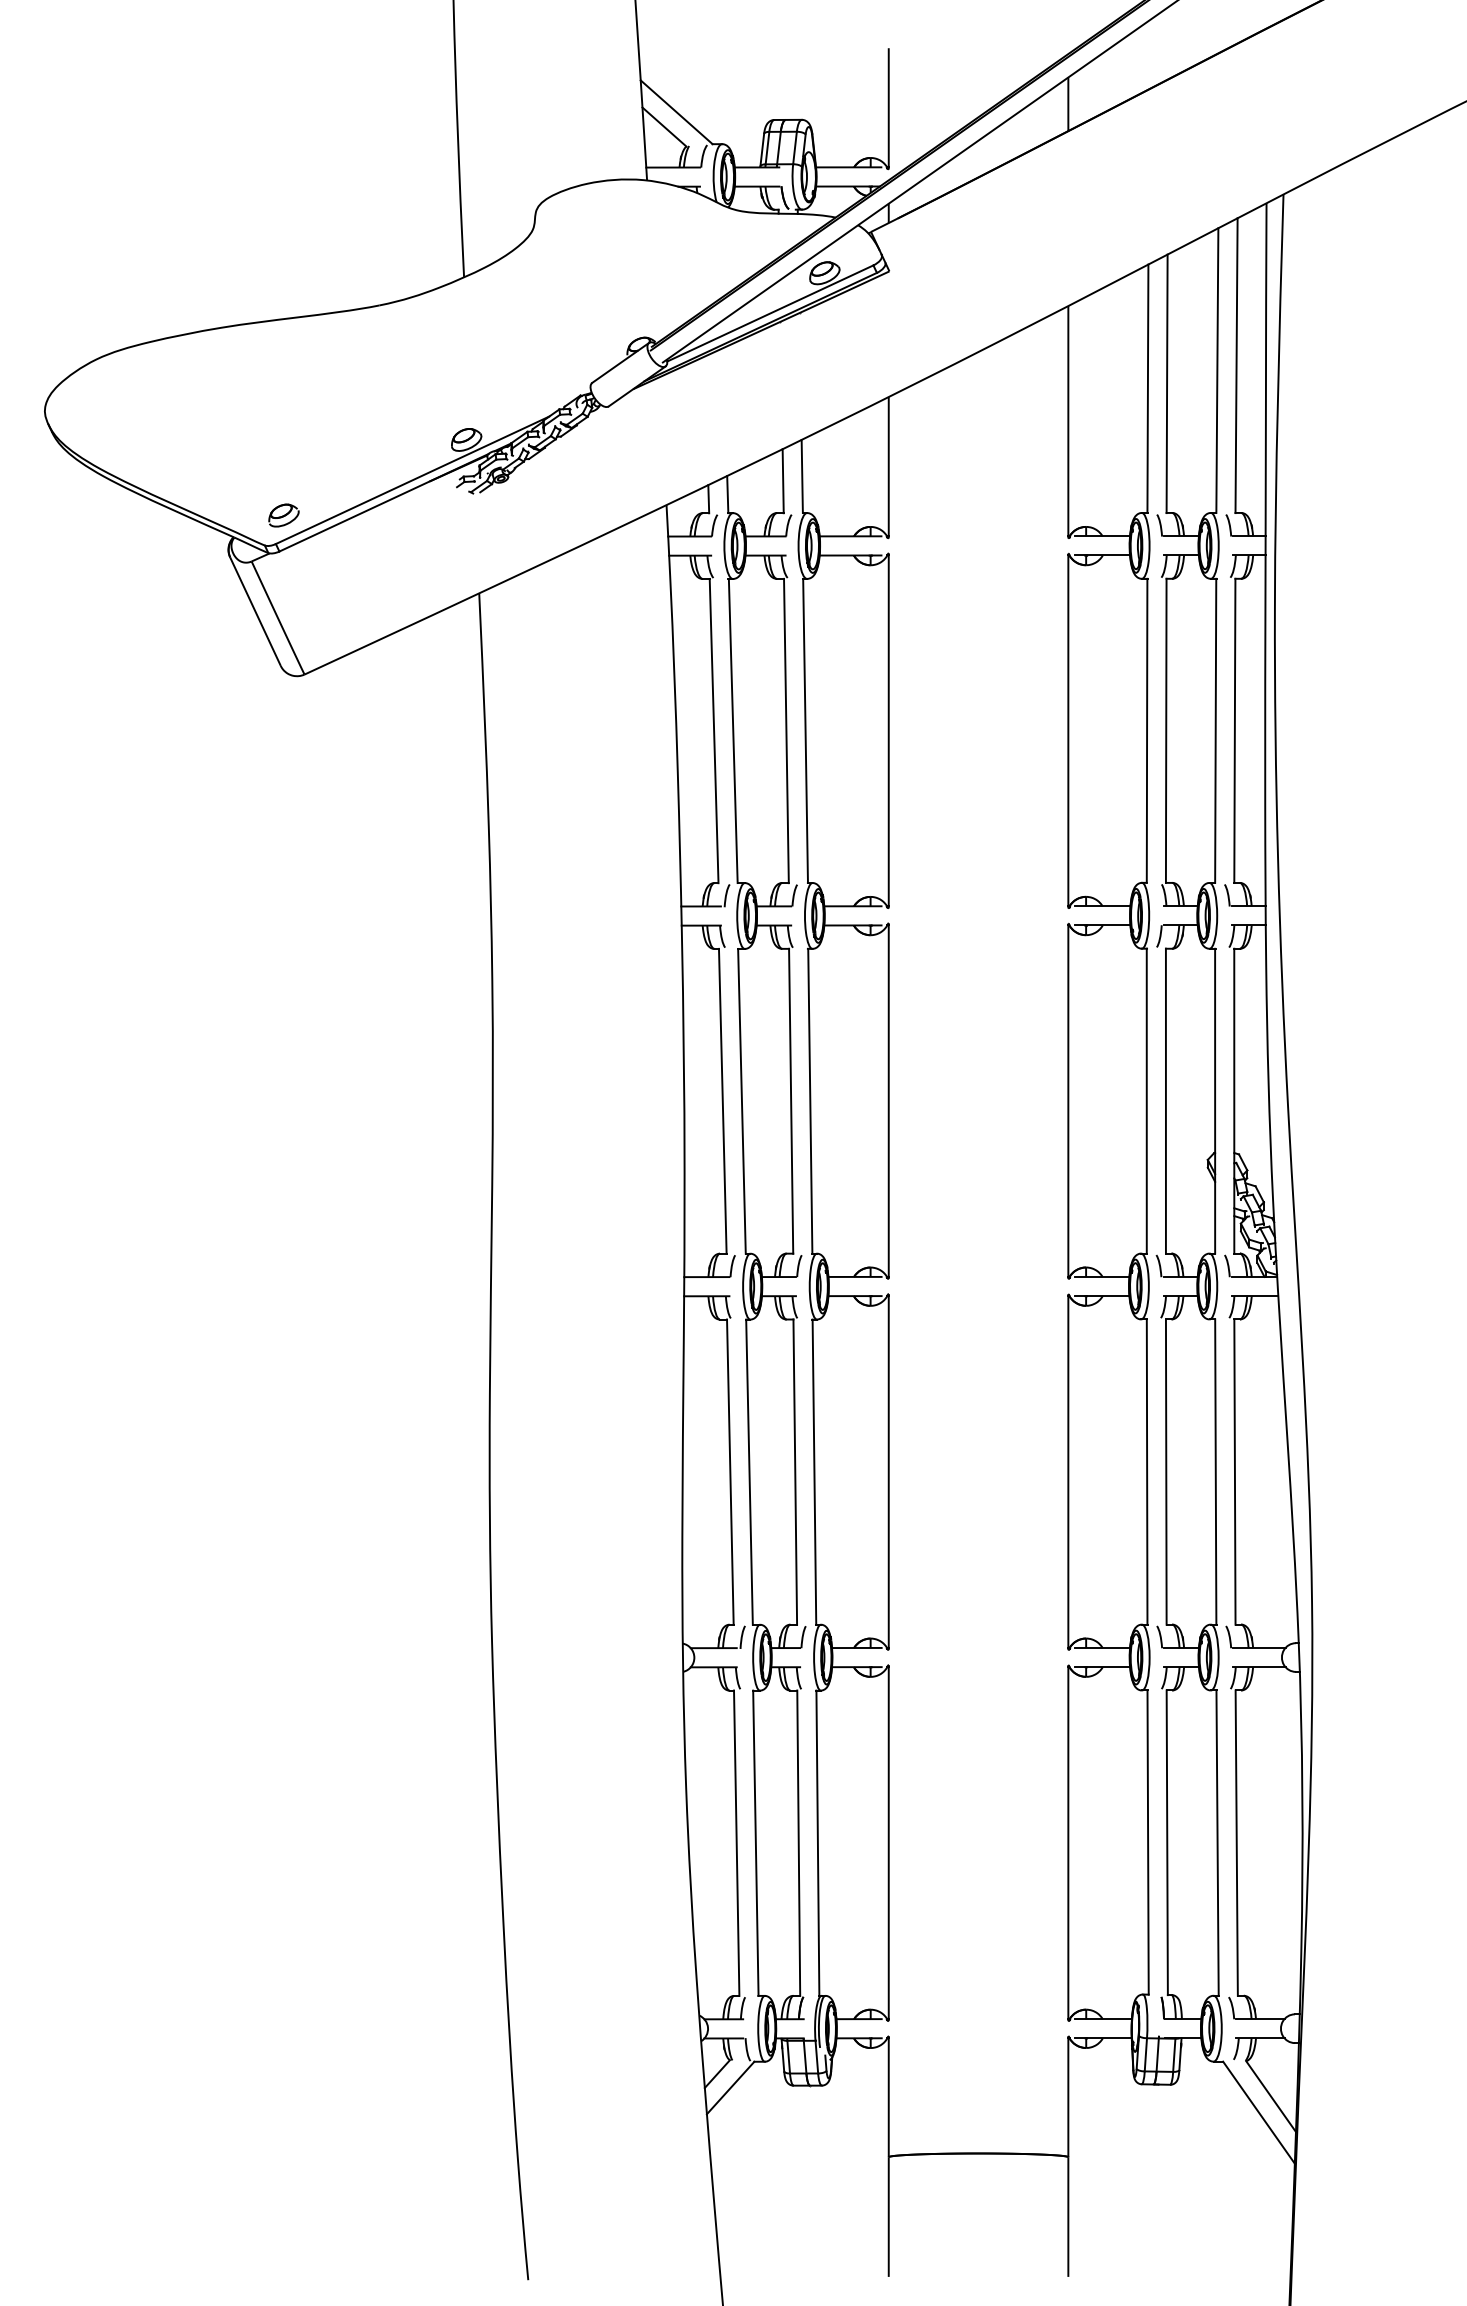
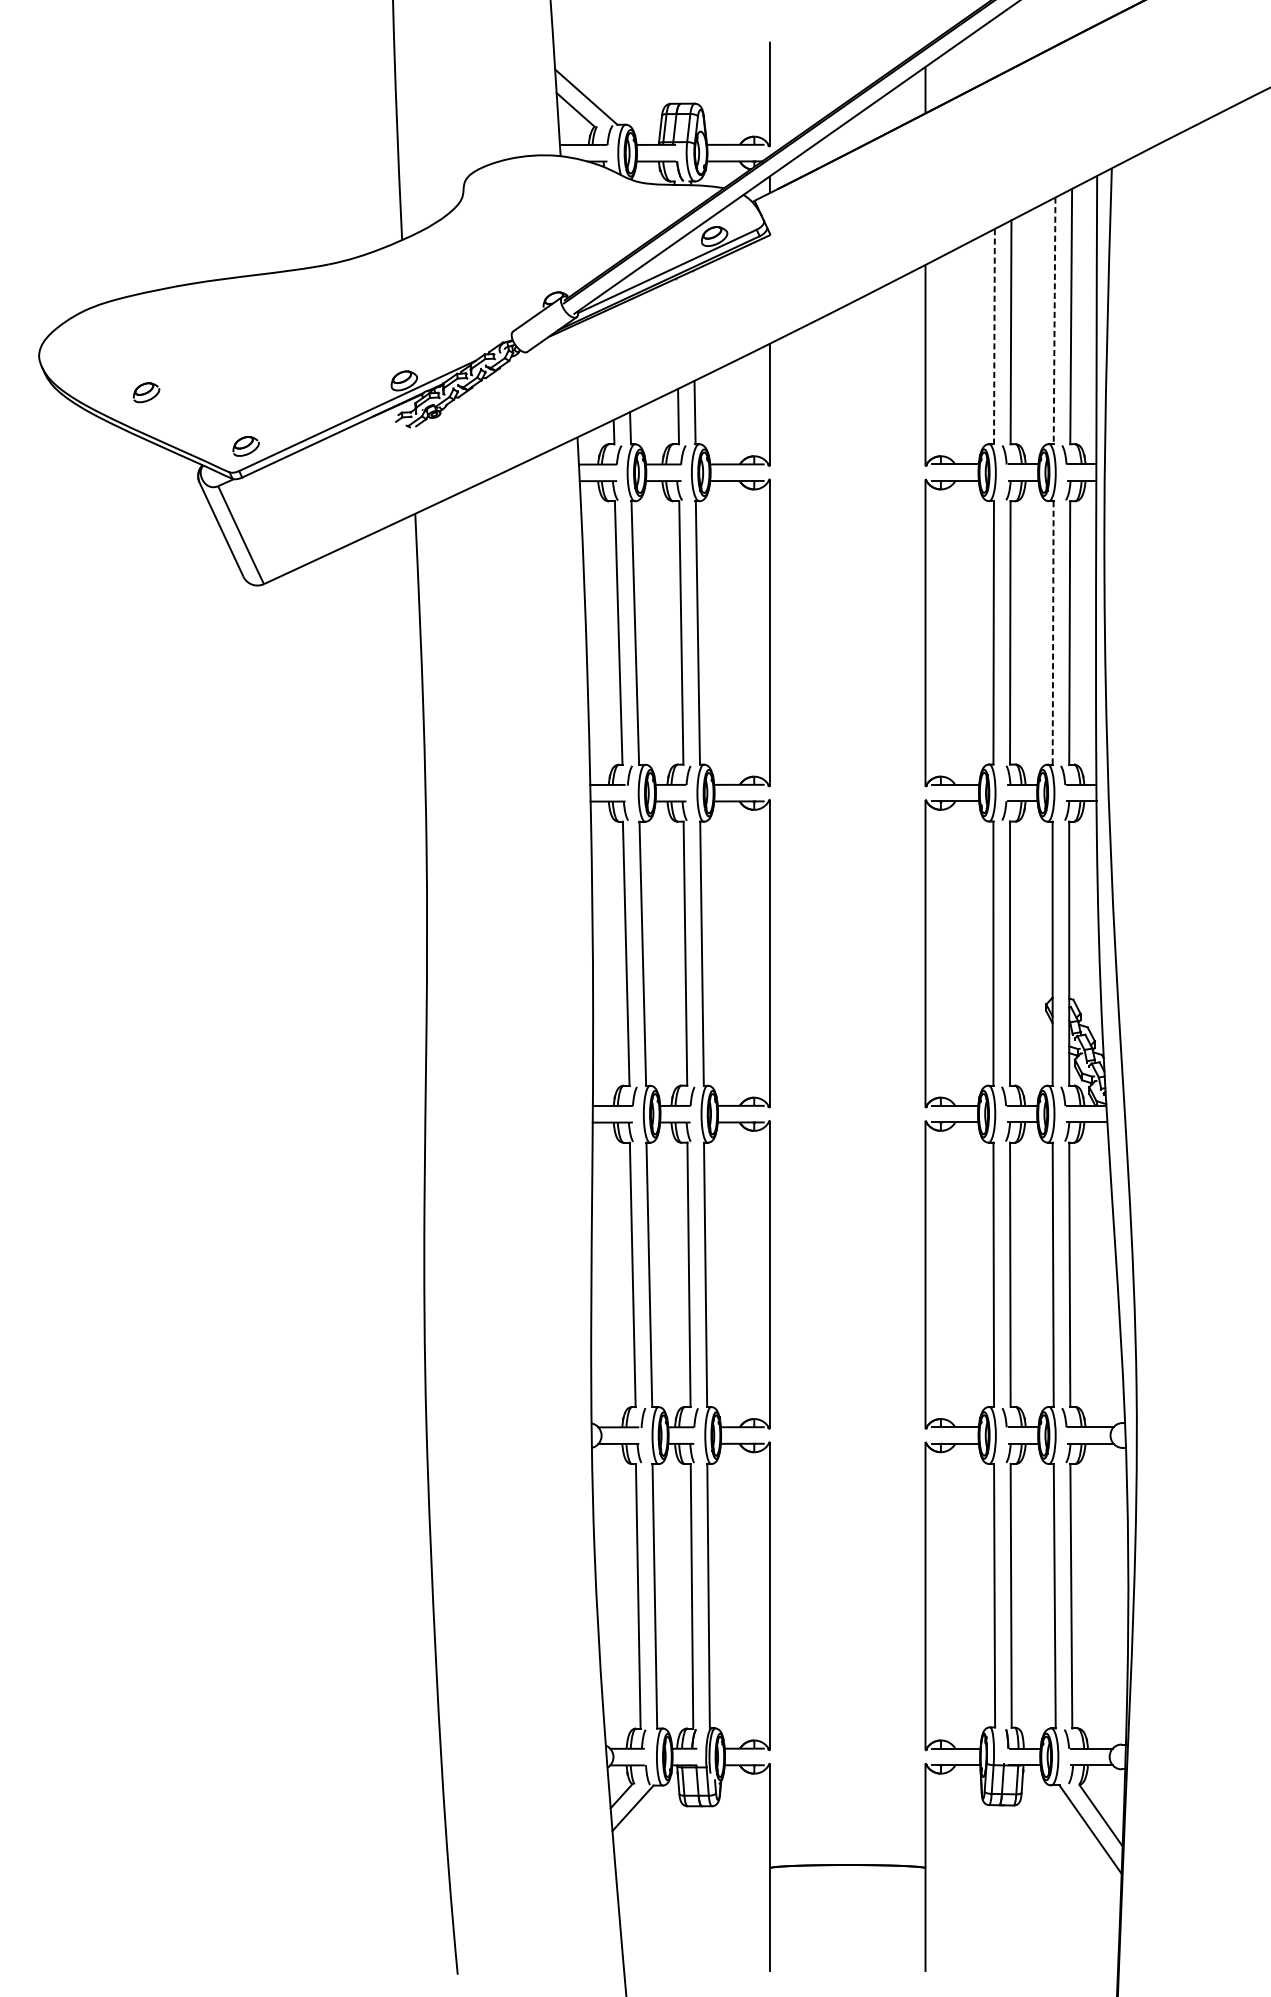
line: (1217, 371) -> (1054, 321), solid -> dashed
line: (1147, 389) -> (994, 337), solid -> dashed
part: (168, 453) -> (146, 392), added
line: (1215, 731) -> (1052, 633), solid -> dashed

